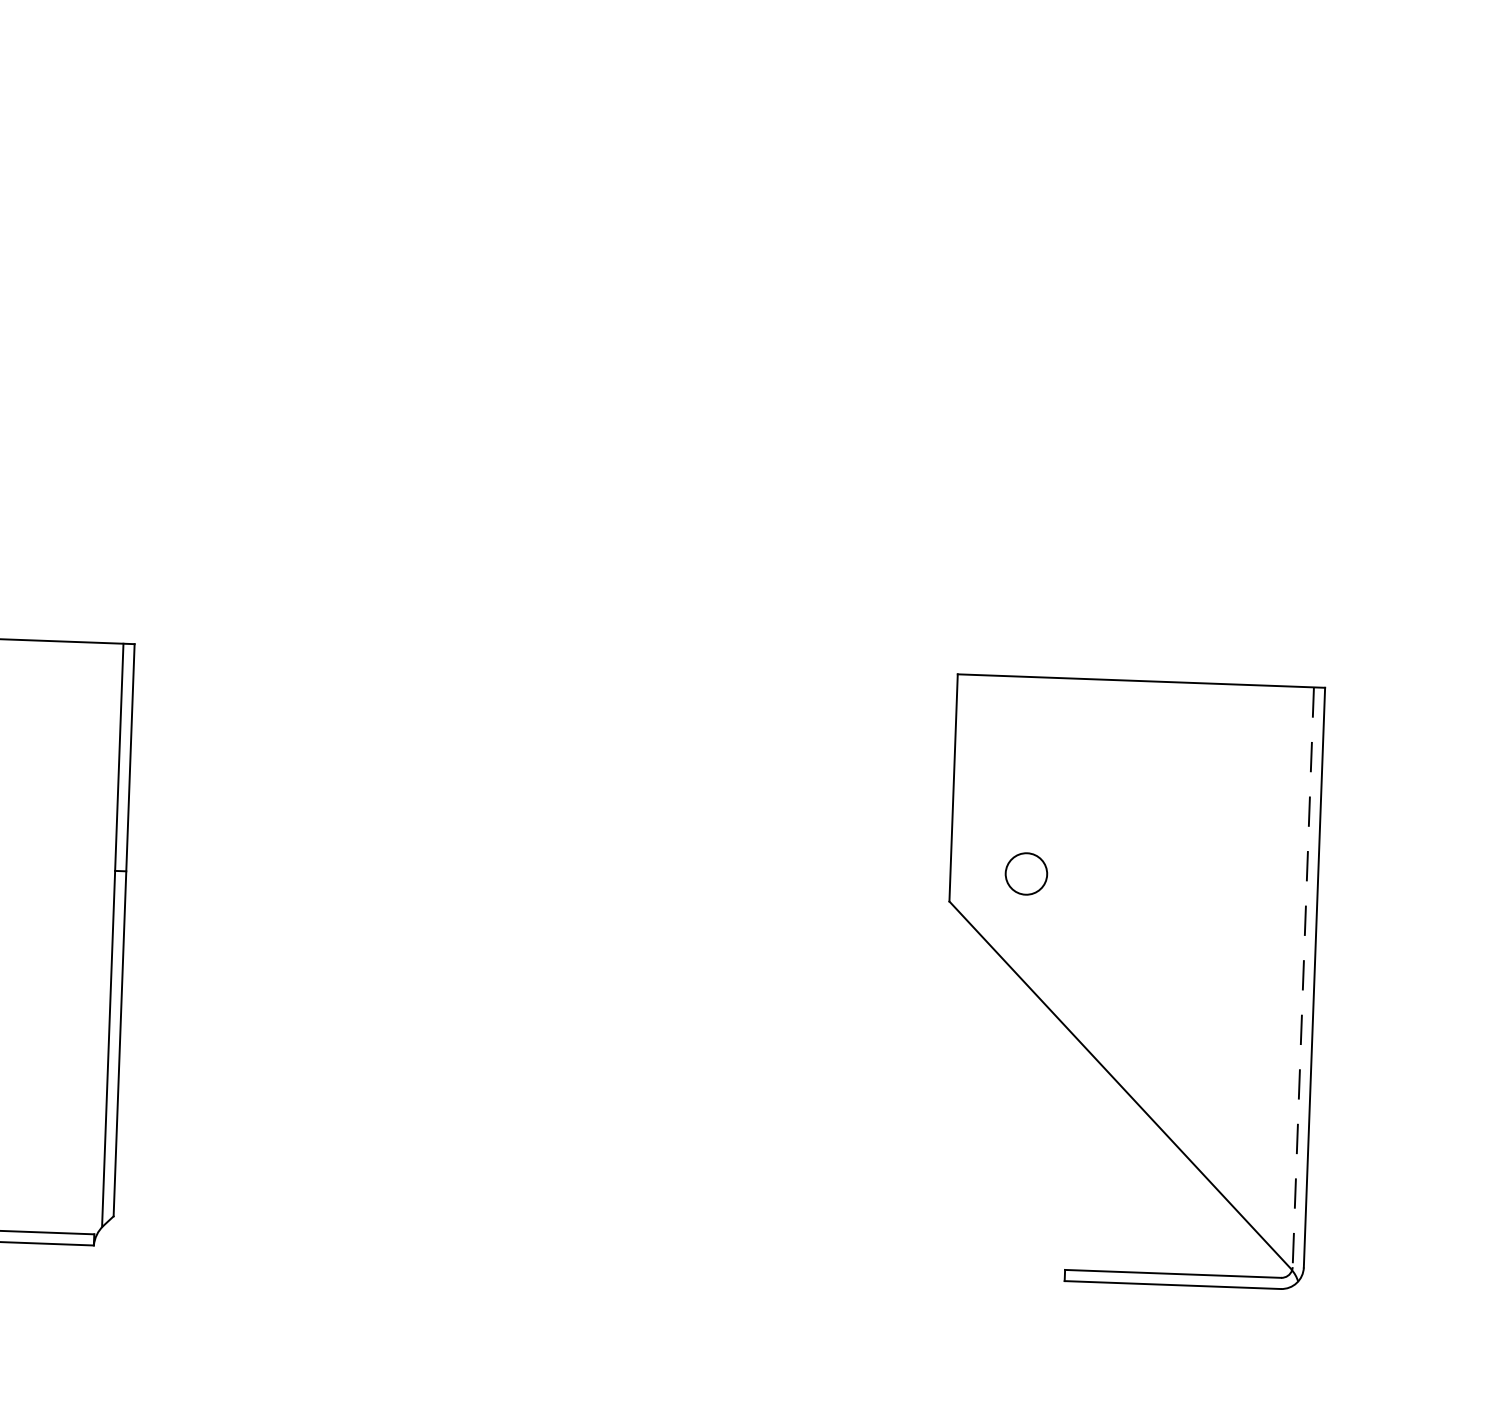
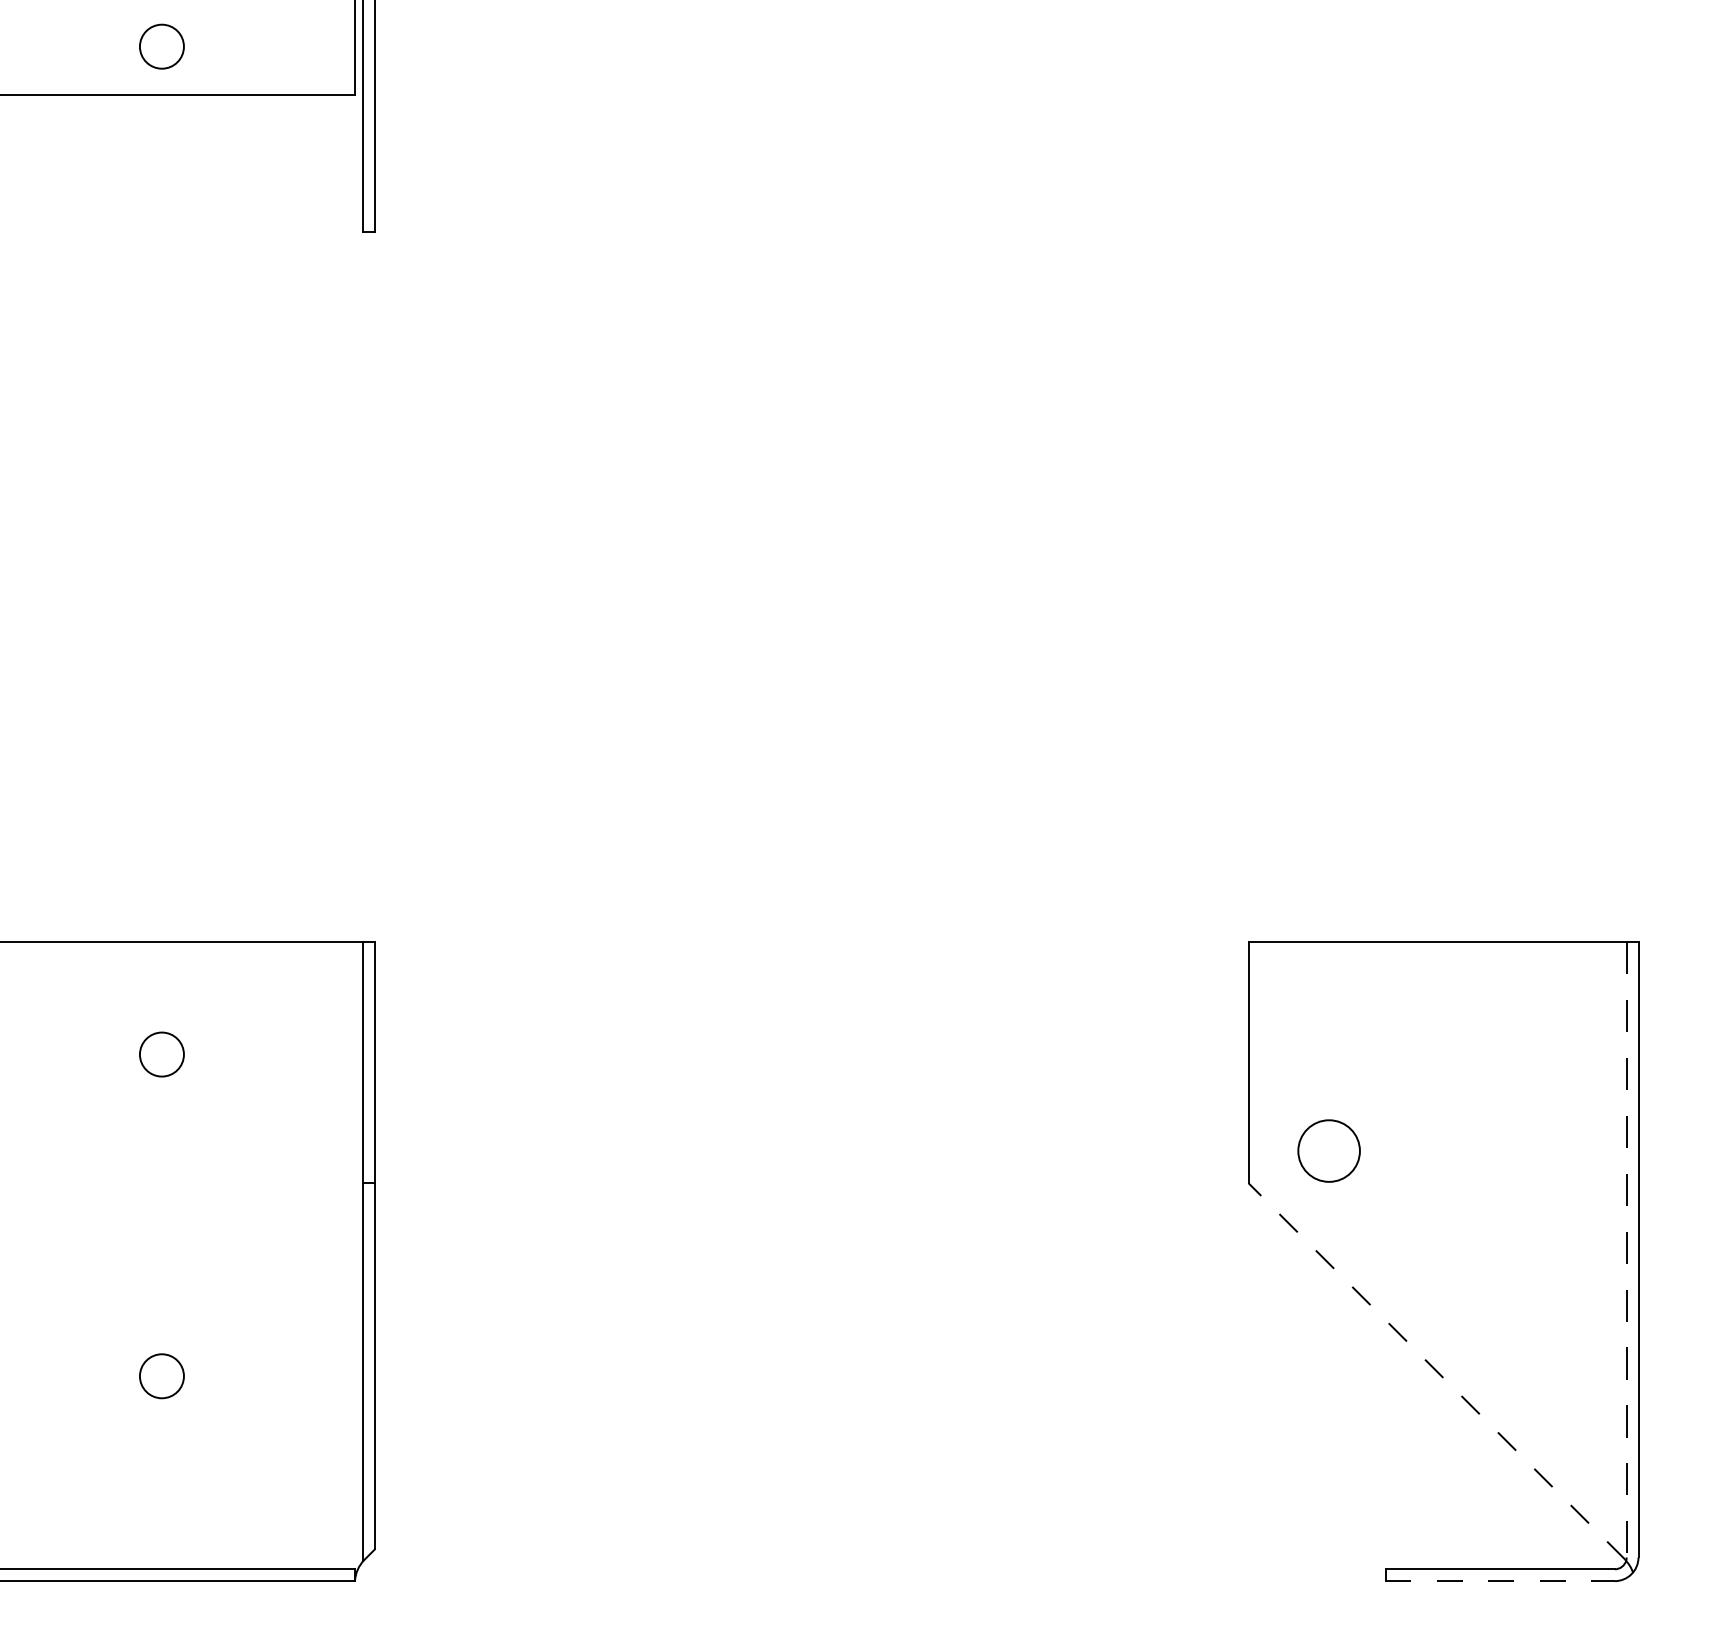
circle: (1026, 874) -> (1329, 1151), size x1.4
line: (1119, 1085) -> (1436, 1371), solid -> dashed
line: (1173, 1285) -> (1500, 1581), solid -> dashed

